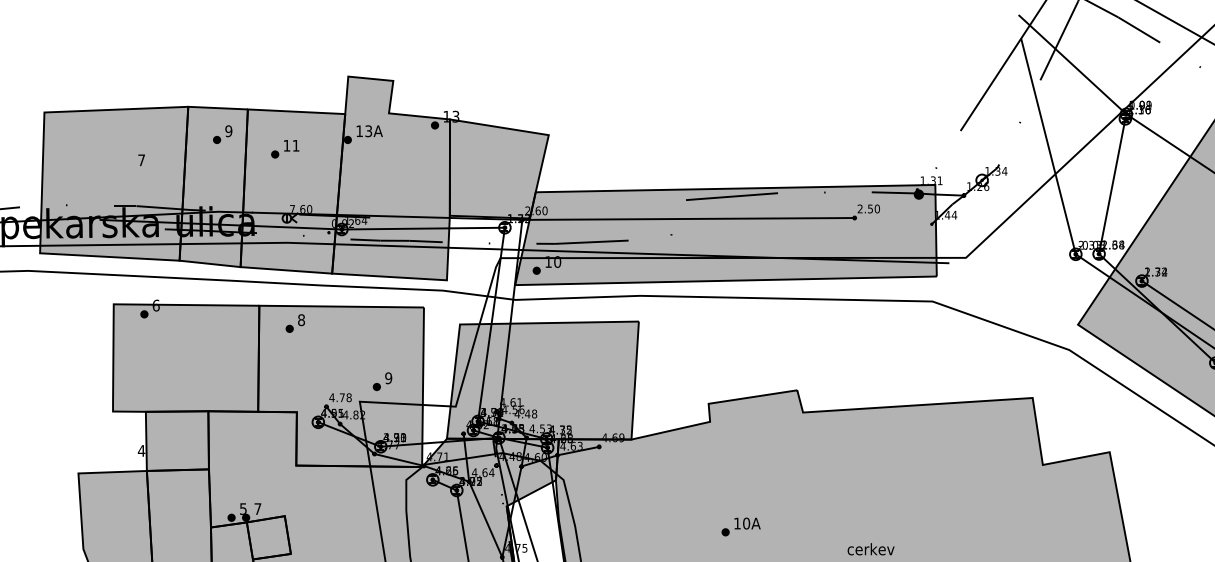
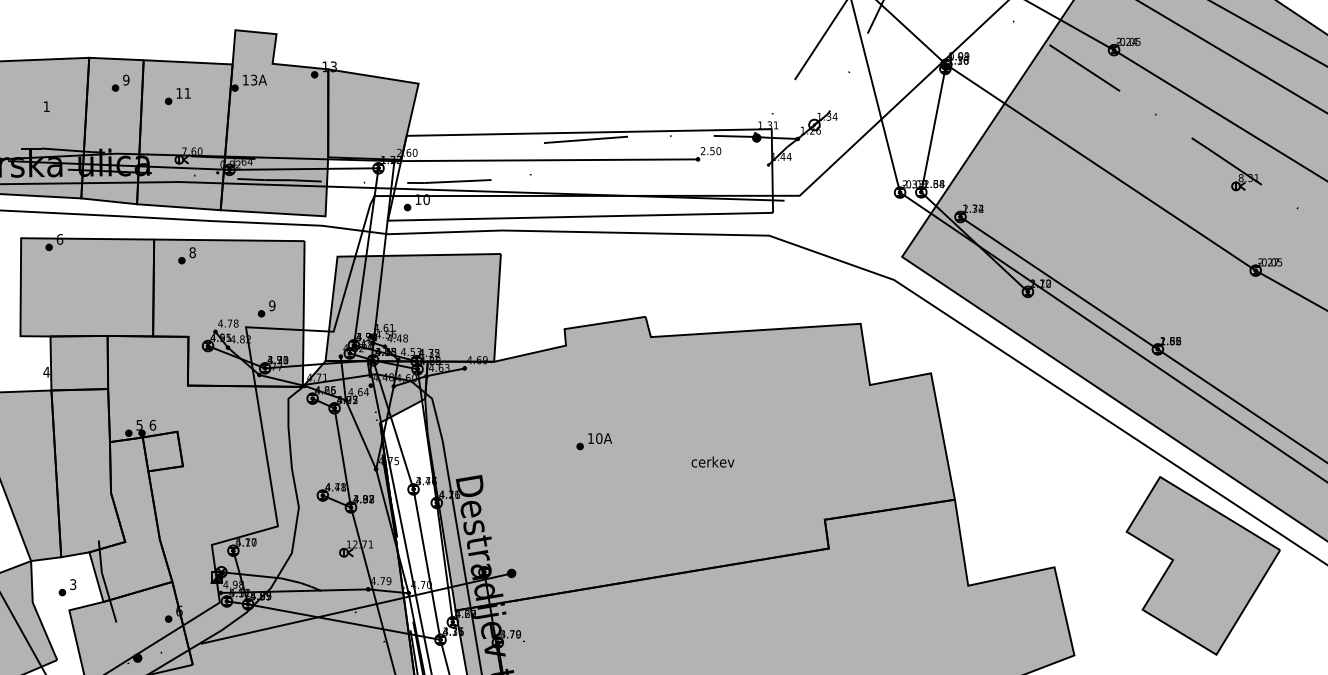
text: (141, 160) -> (46, 106), 7 -> 1
fill: (726, 234) -> (580, 174), removed
text: (257, 508) -> (152, 424), 7 -> 6

